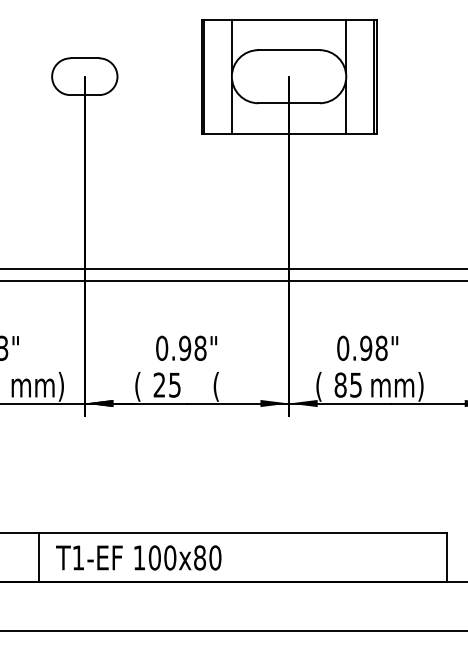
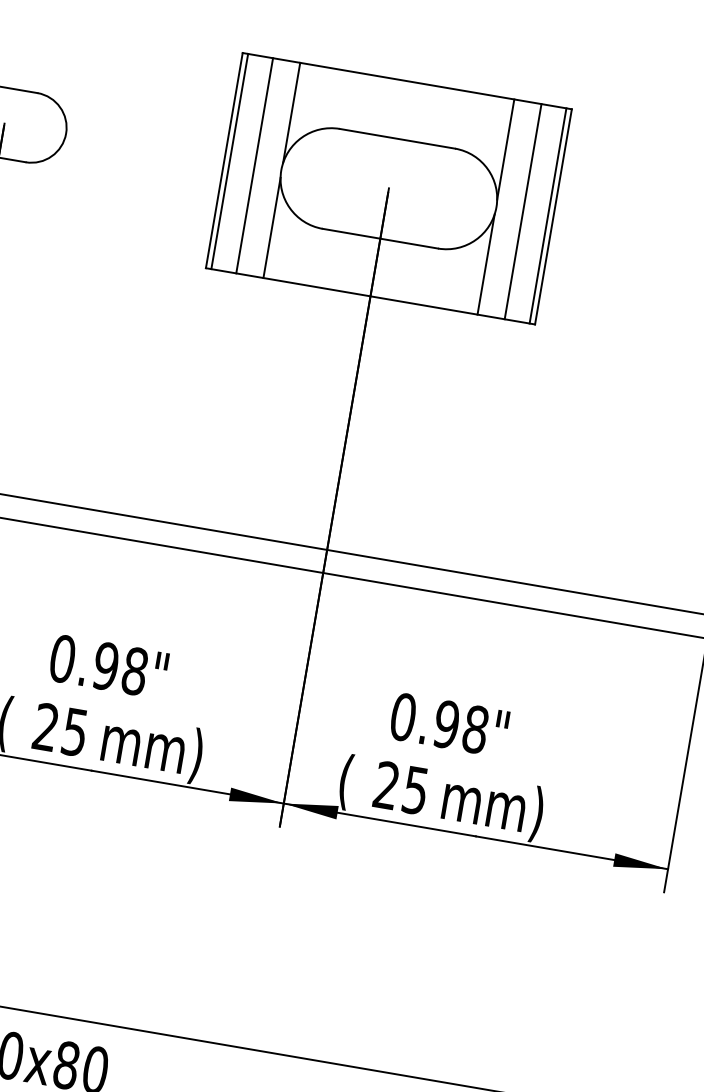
line: (217, 76) -> (254, 165), added
line: (360, 76) -> (523, 211), added
text: (340, 384) -> (386, 784), 85 -> 25
text: (216, 386) -> (152, 748), ( -> mm)

